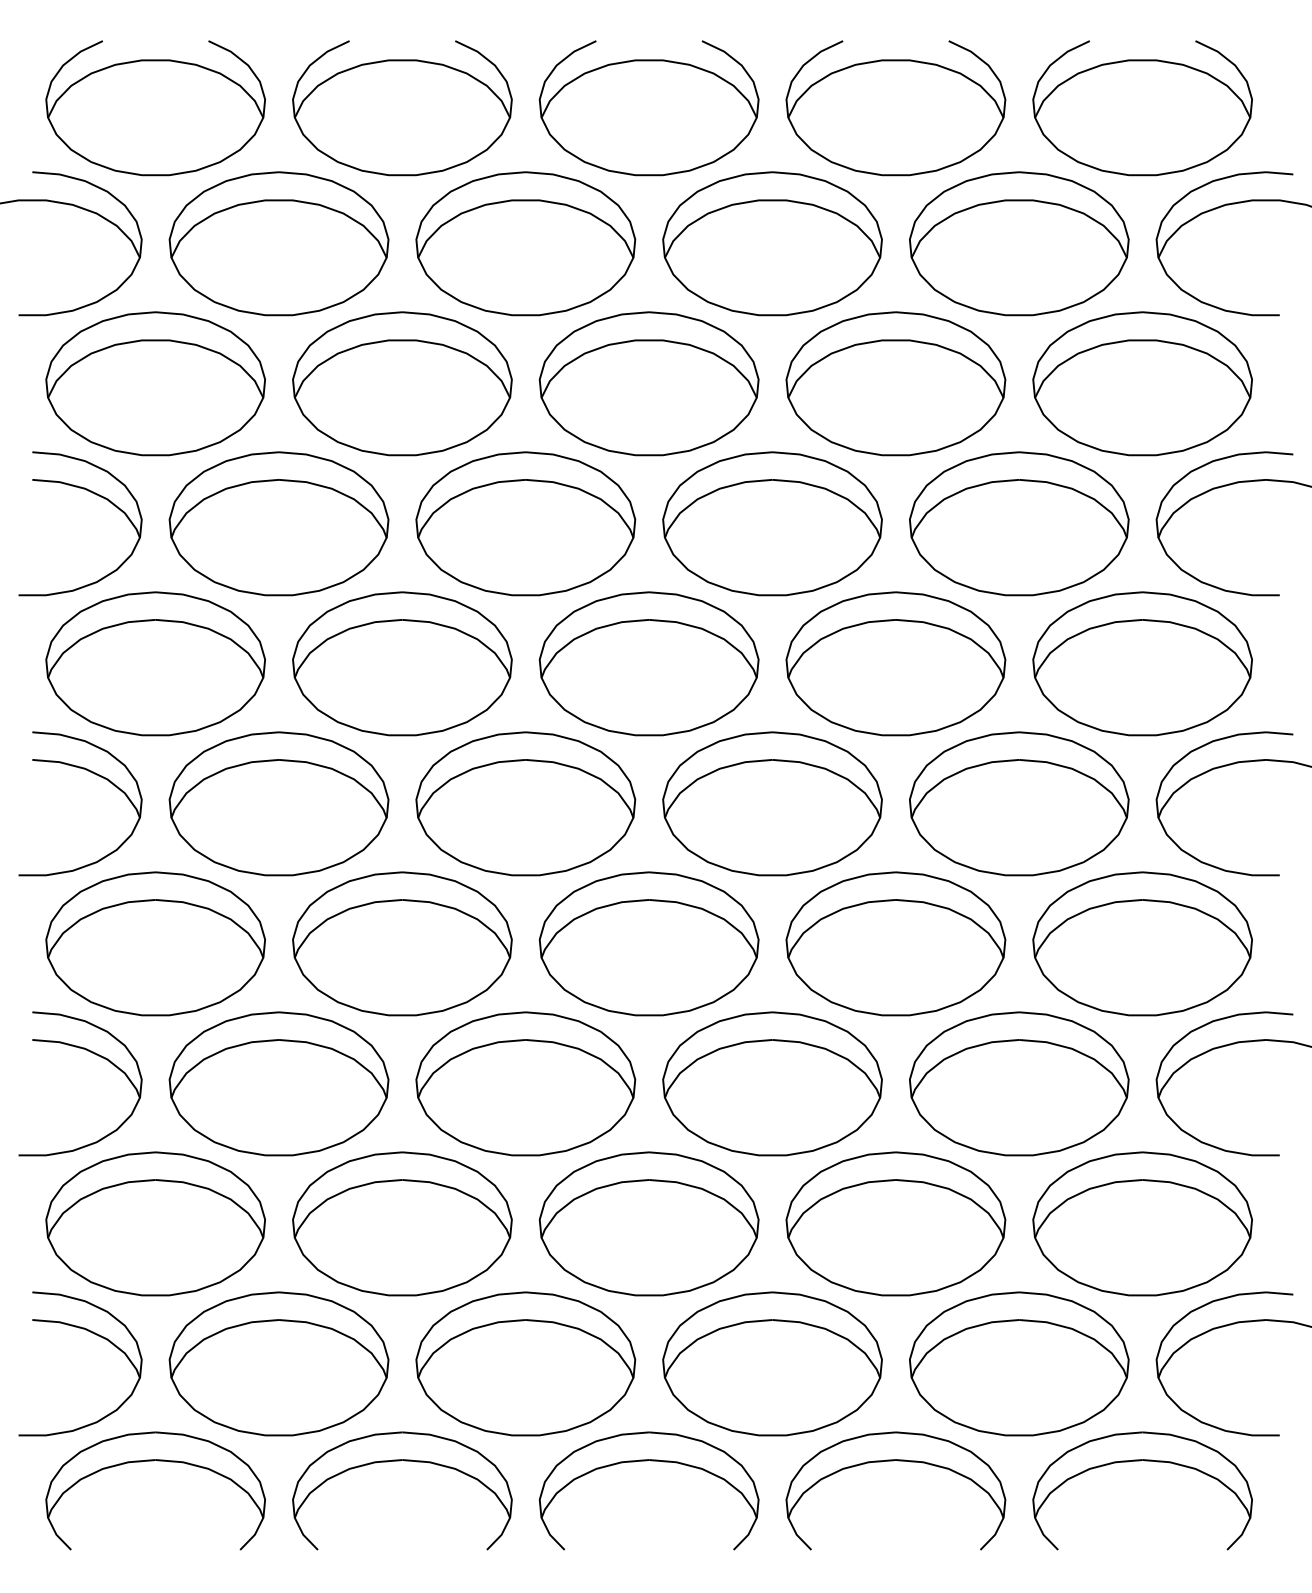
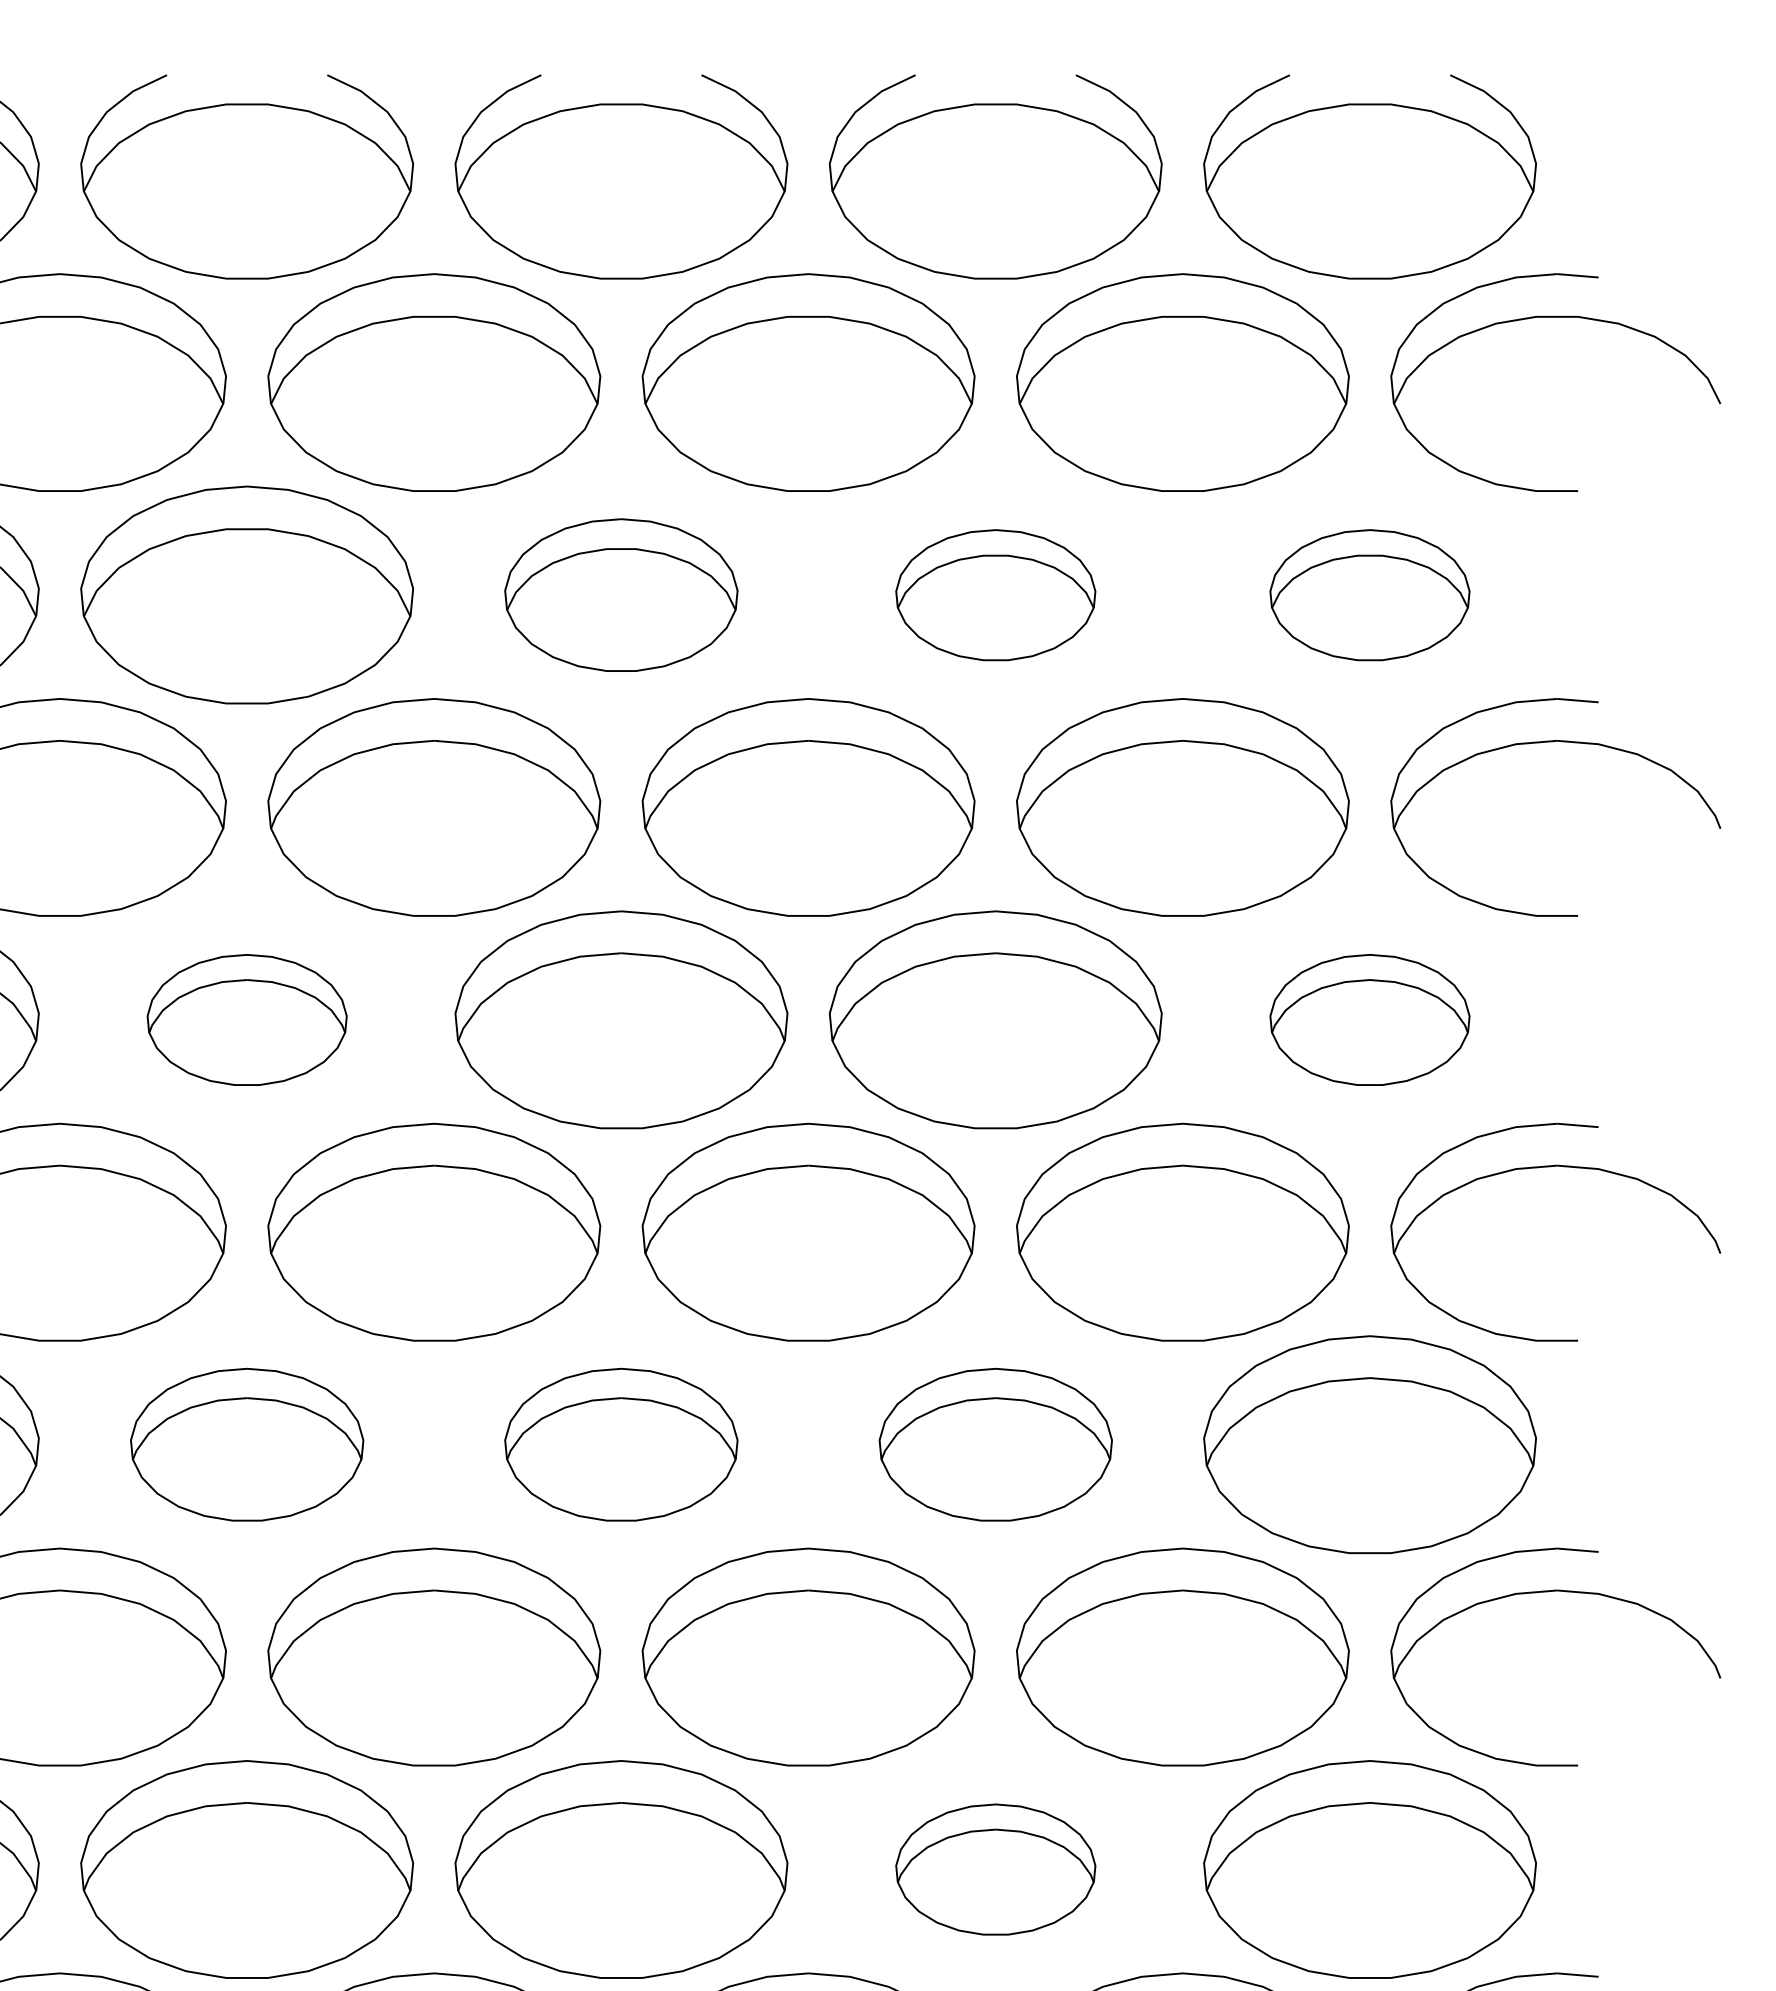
part: (648, 383) -> (620, 594), size x0.7
part: (895, 383) -> (995, 594), size x0.6
part: (1142, 383) -> (1369, 594), size x0.6
part: (402, 663) -> (247, 1019), size x0.6
part: (1142, 663) -> (1369, 1019), size x0.6
part: (402, 943) -> (247, 1444), size x0.7
part: (648, 943) -> (620, 1444), size x0.7
part: (895, 943) -> (995, 1444), size x0.7
part: (895, 1223) -> (995, 1868), size x0.6

